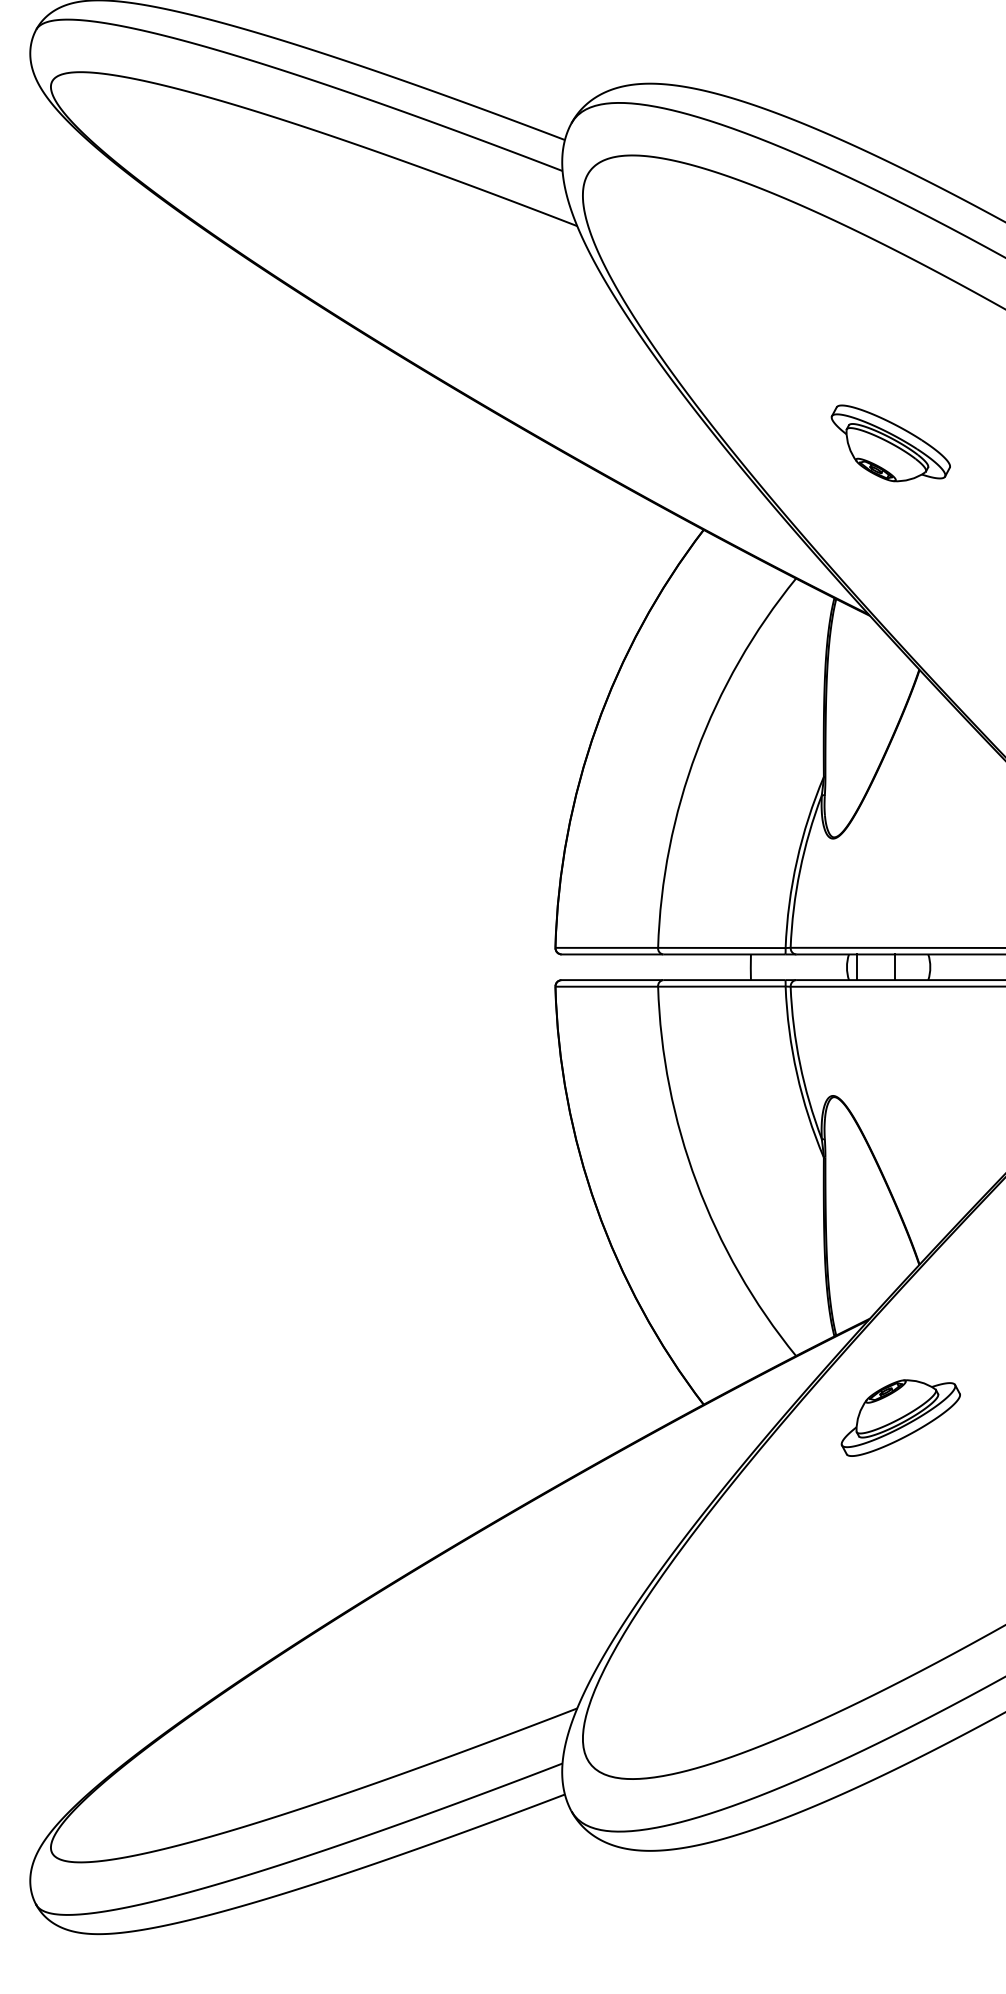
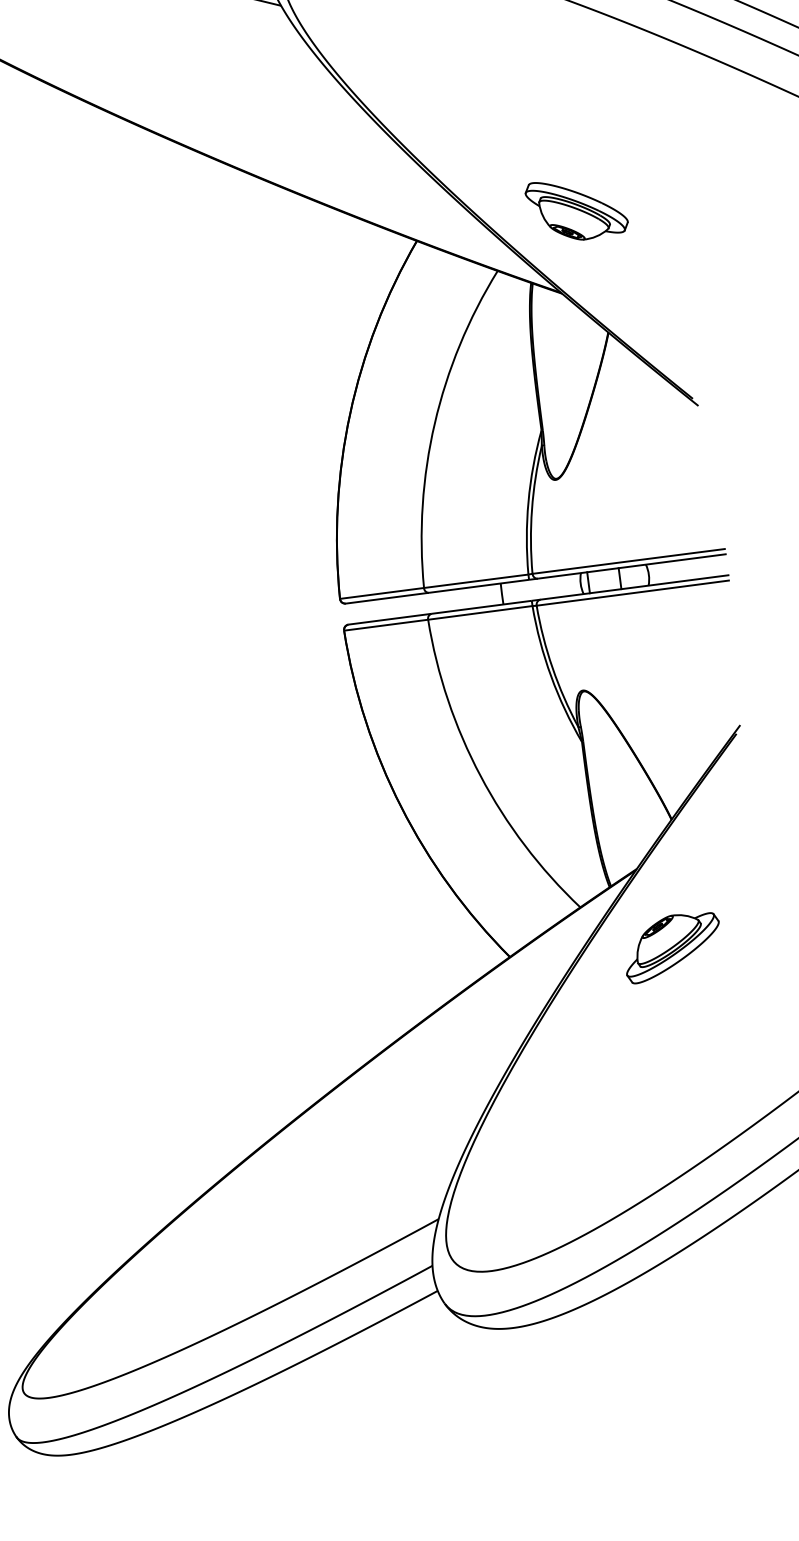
part: (890, 443) -> (576, 209), moved

